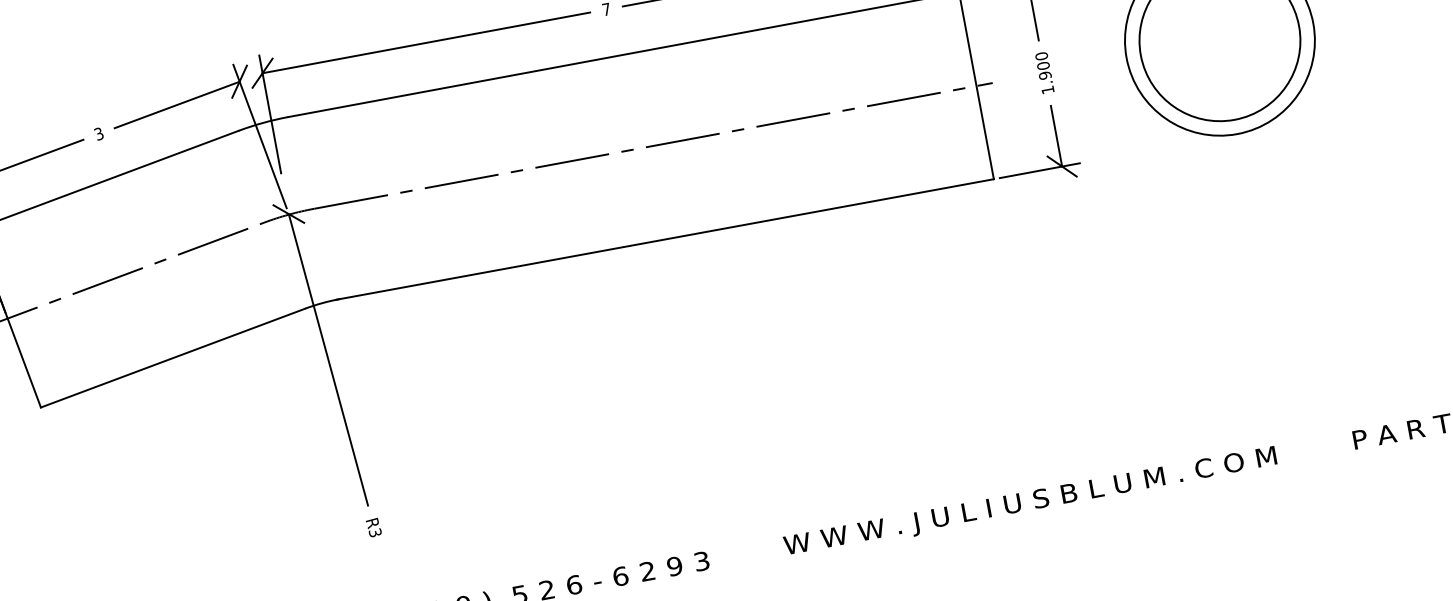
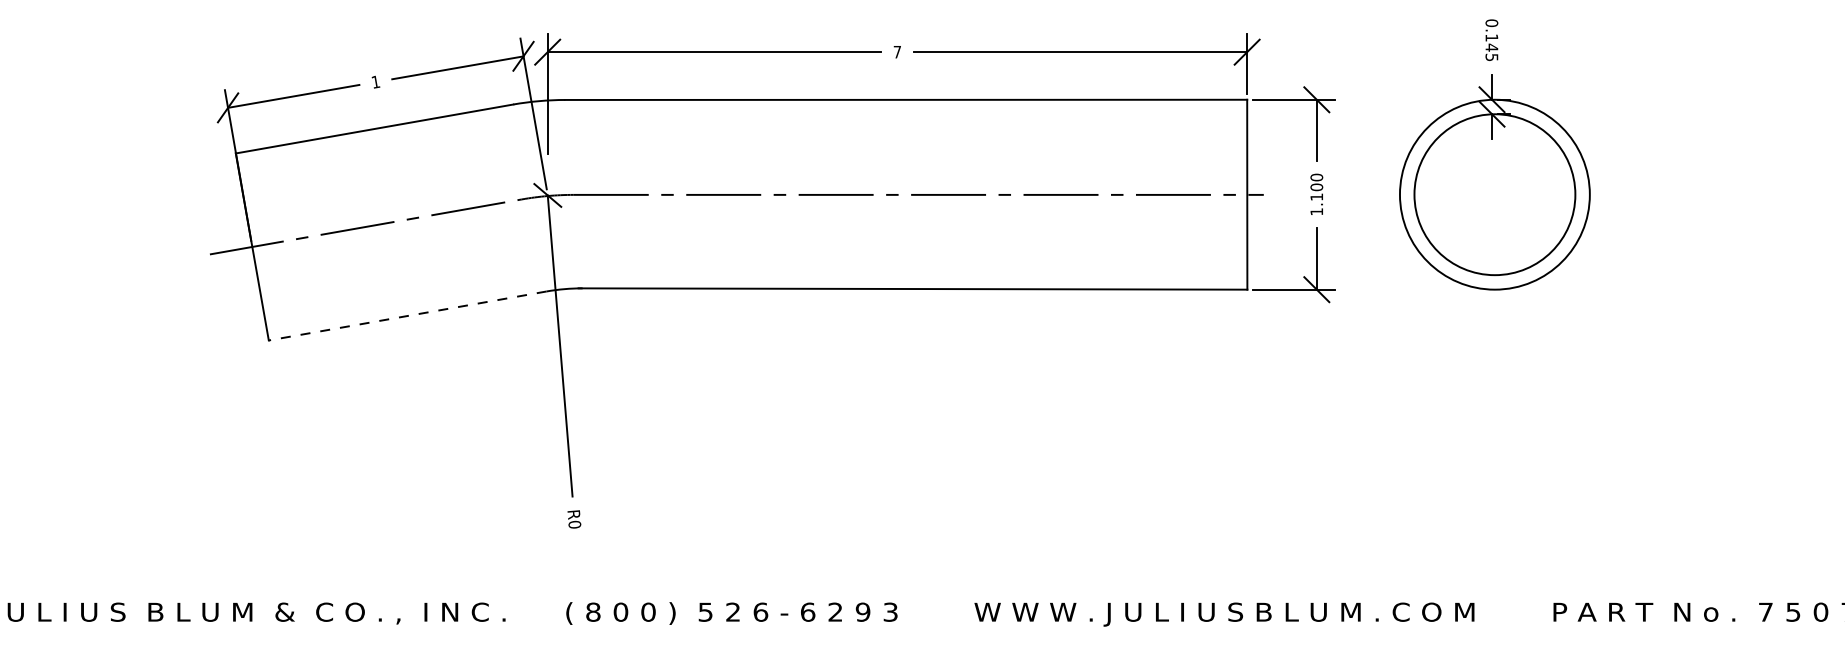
text: (1044, 75) -> (1316, 196), 1.900 -> 1.100
text: (98, 133) -> (375, 81), 3 -> 1
line: (172, 358) -> (407, 316), solid -> dashed
text: (375, 532) -> (574, 524), R3 -> R0

